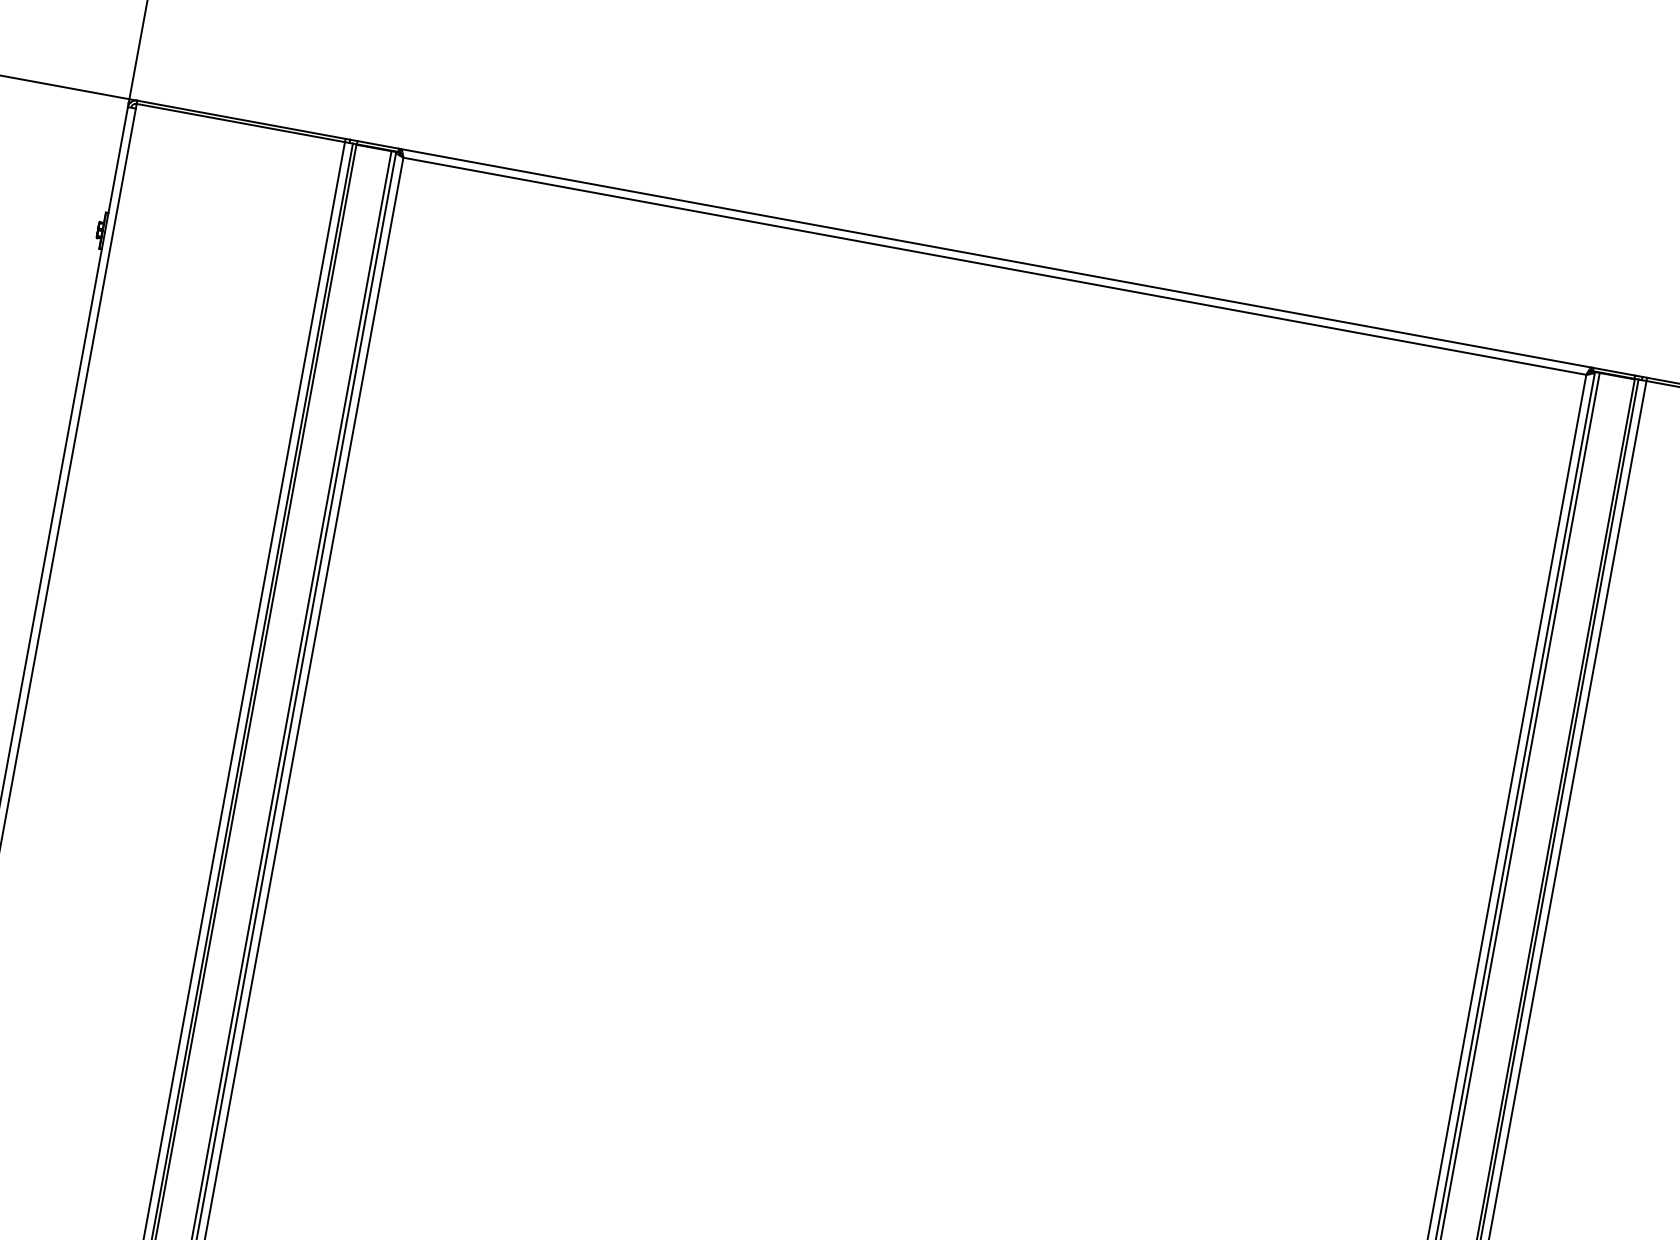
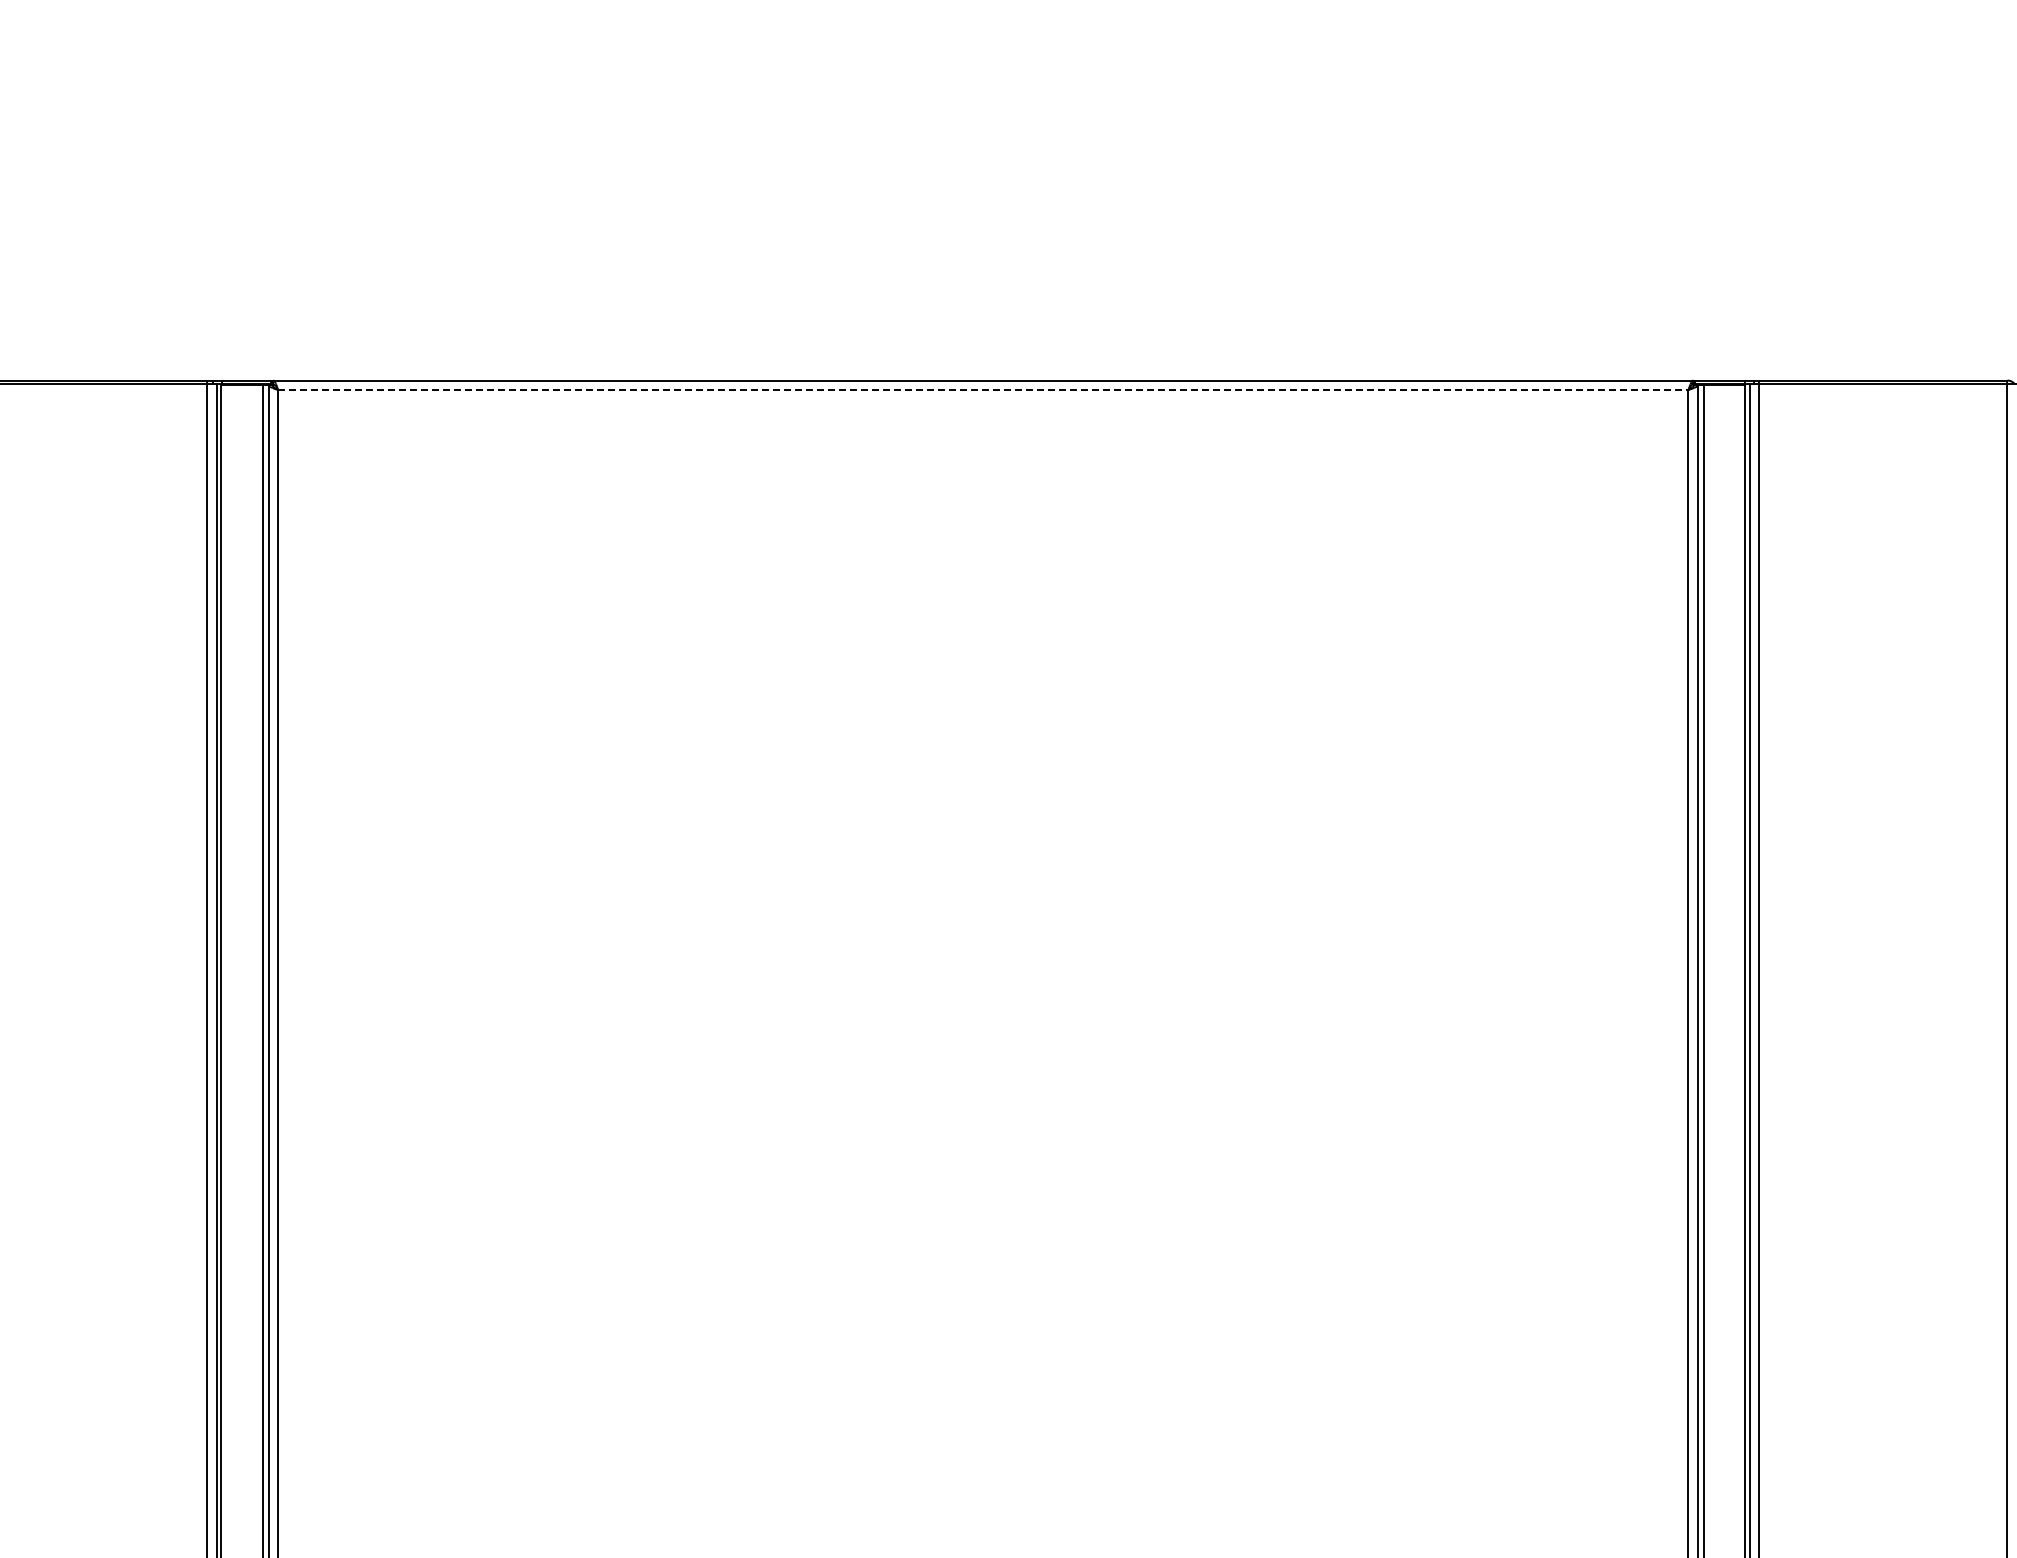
line: (994, 266) -> (983, 390), solid -> dashed

